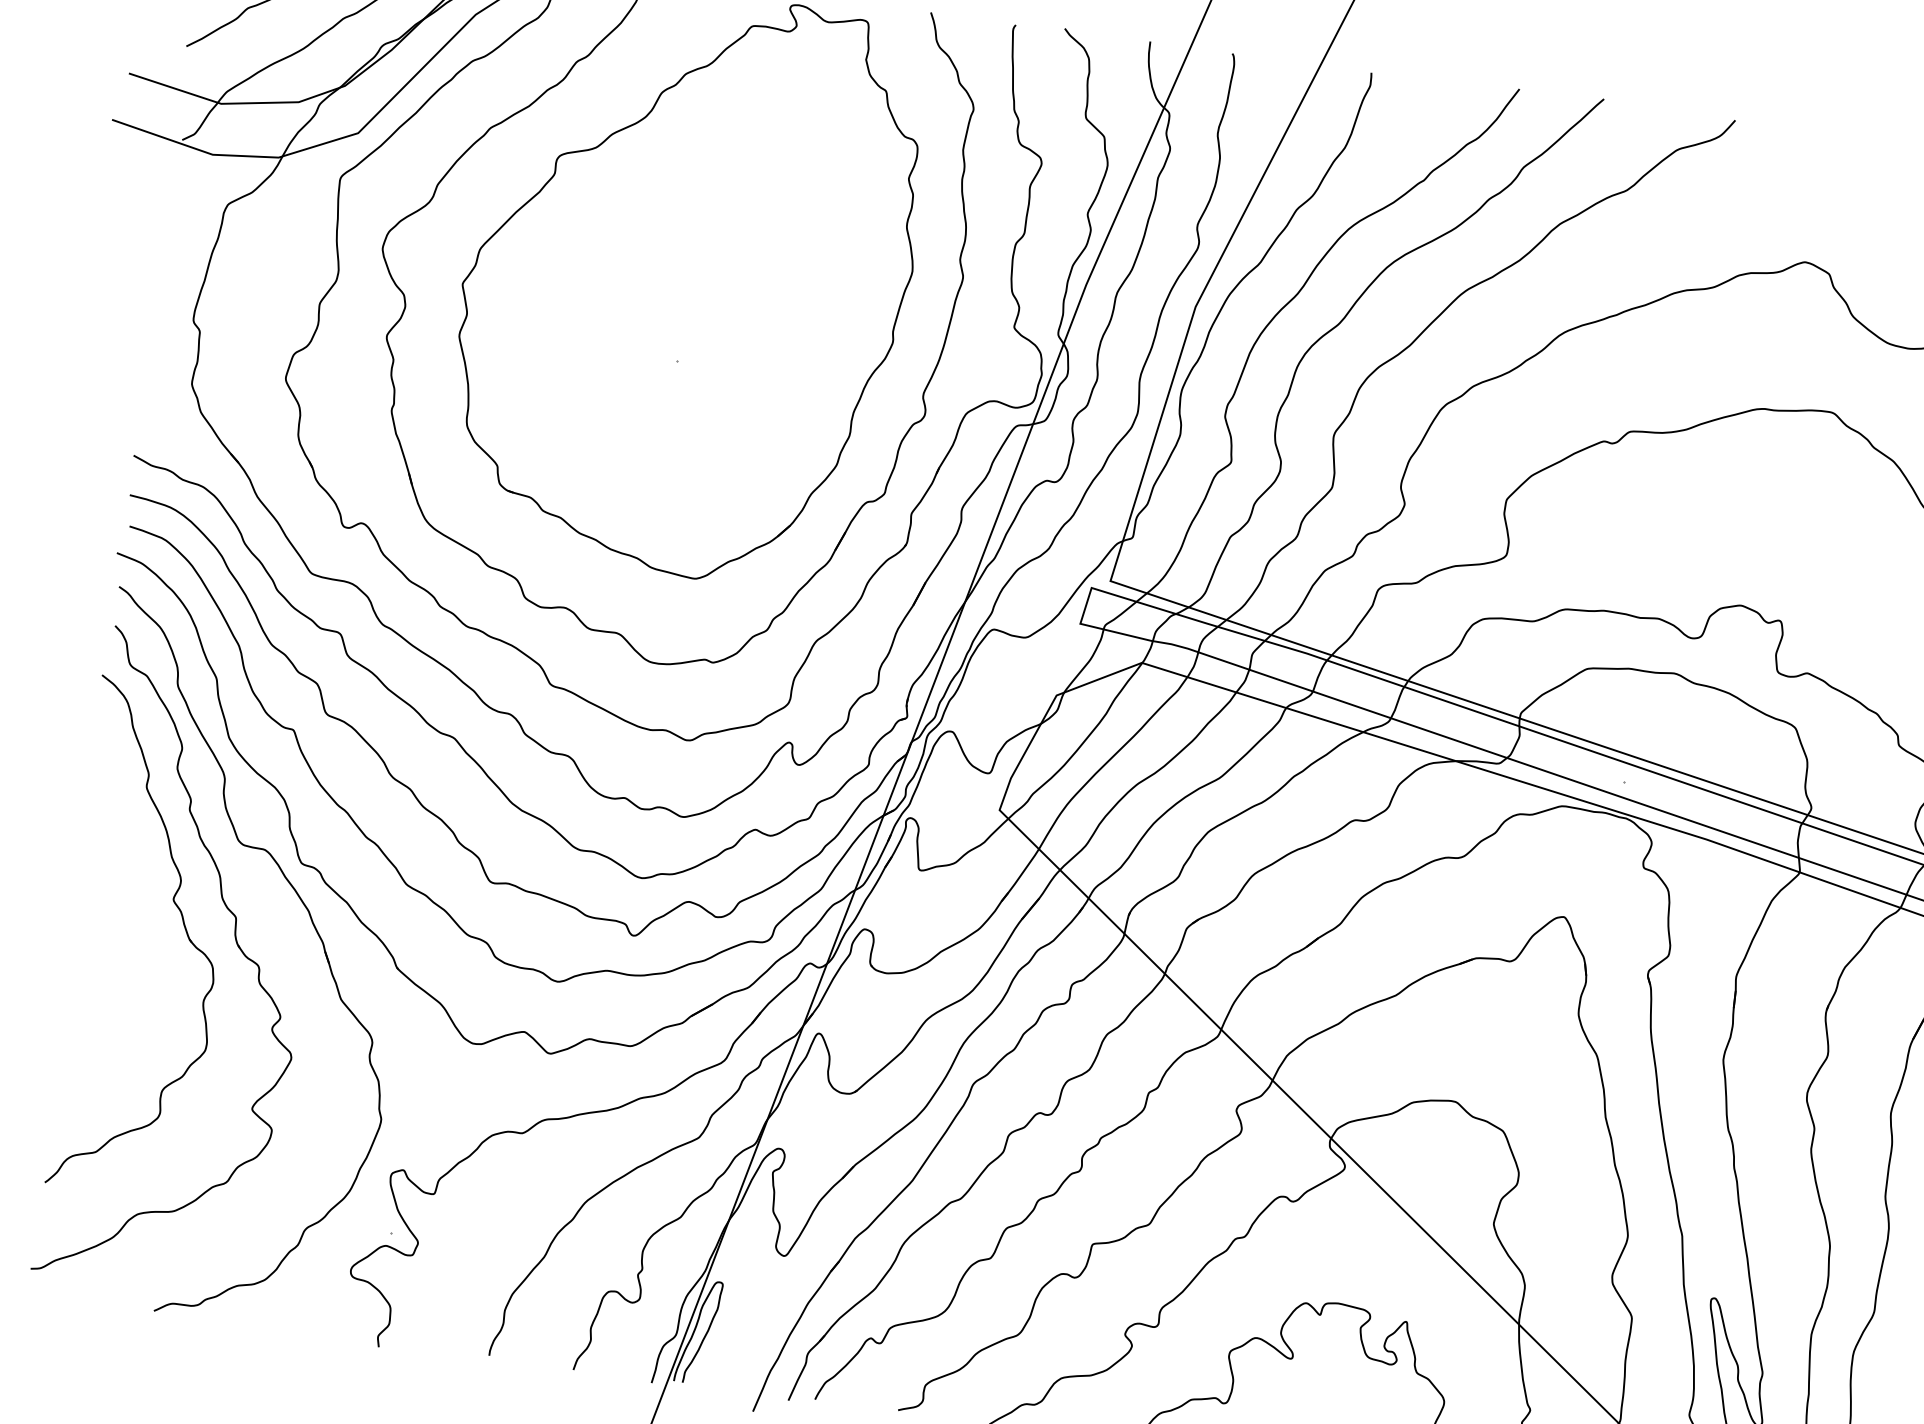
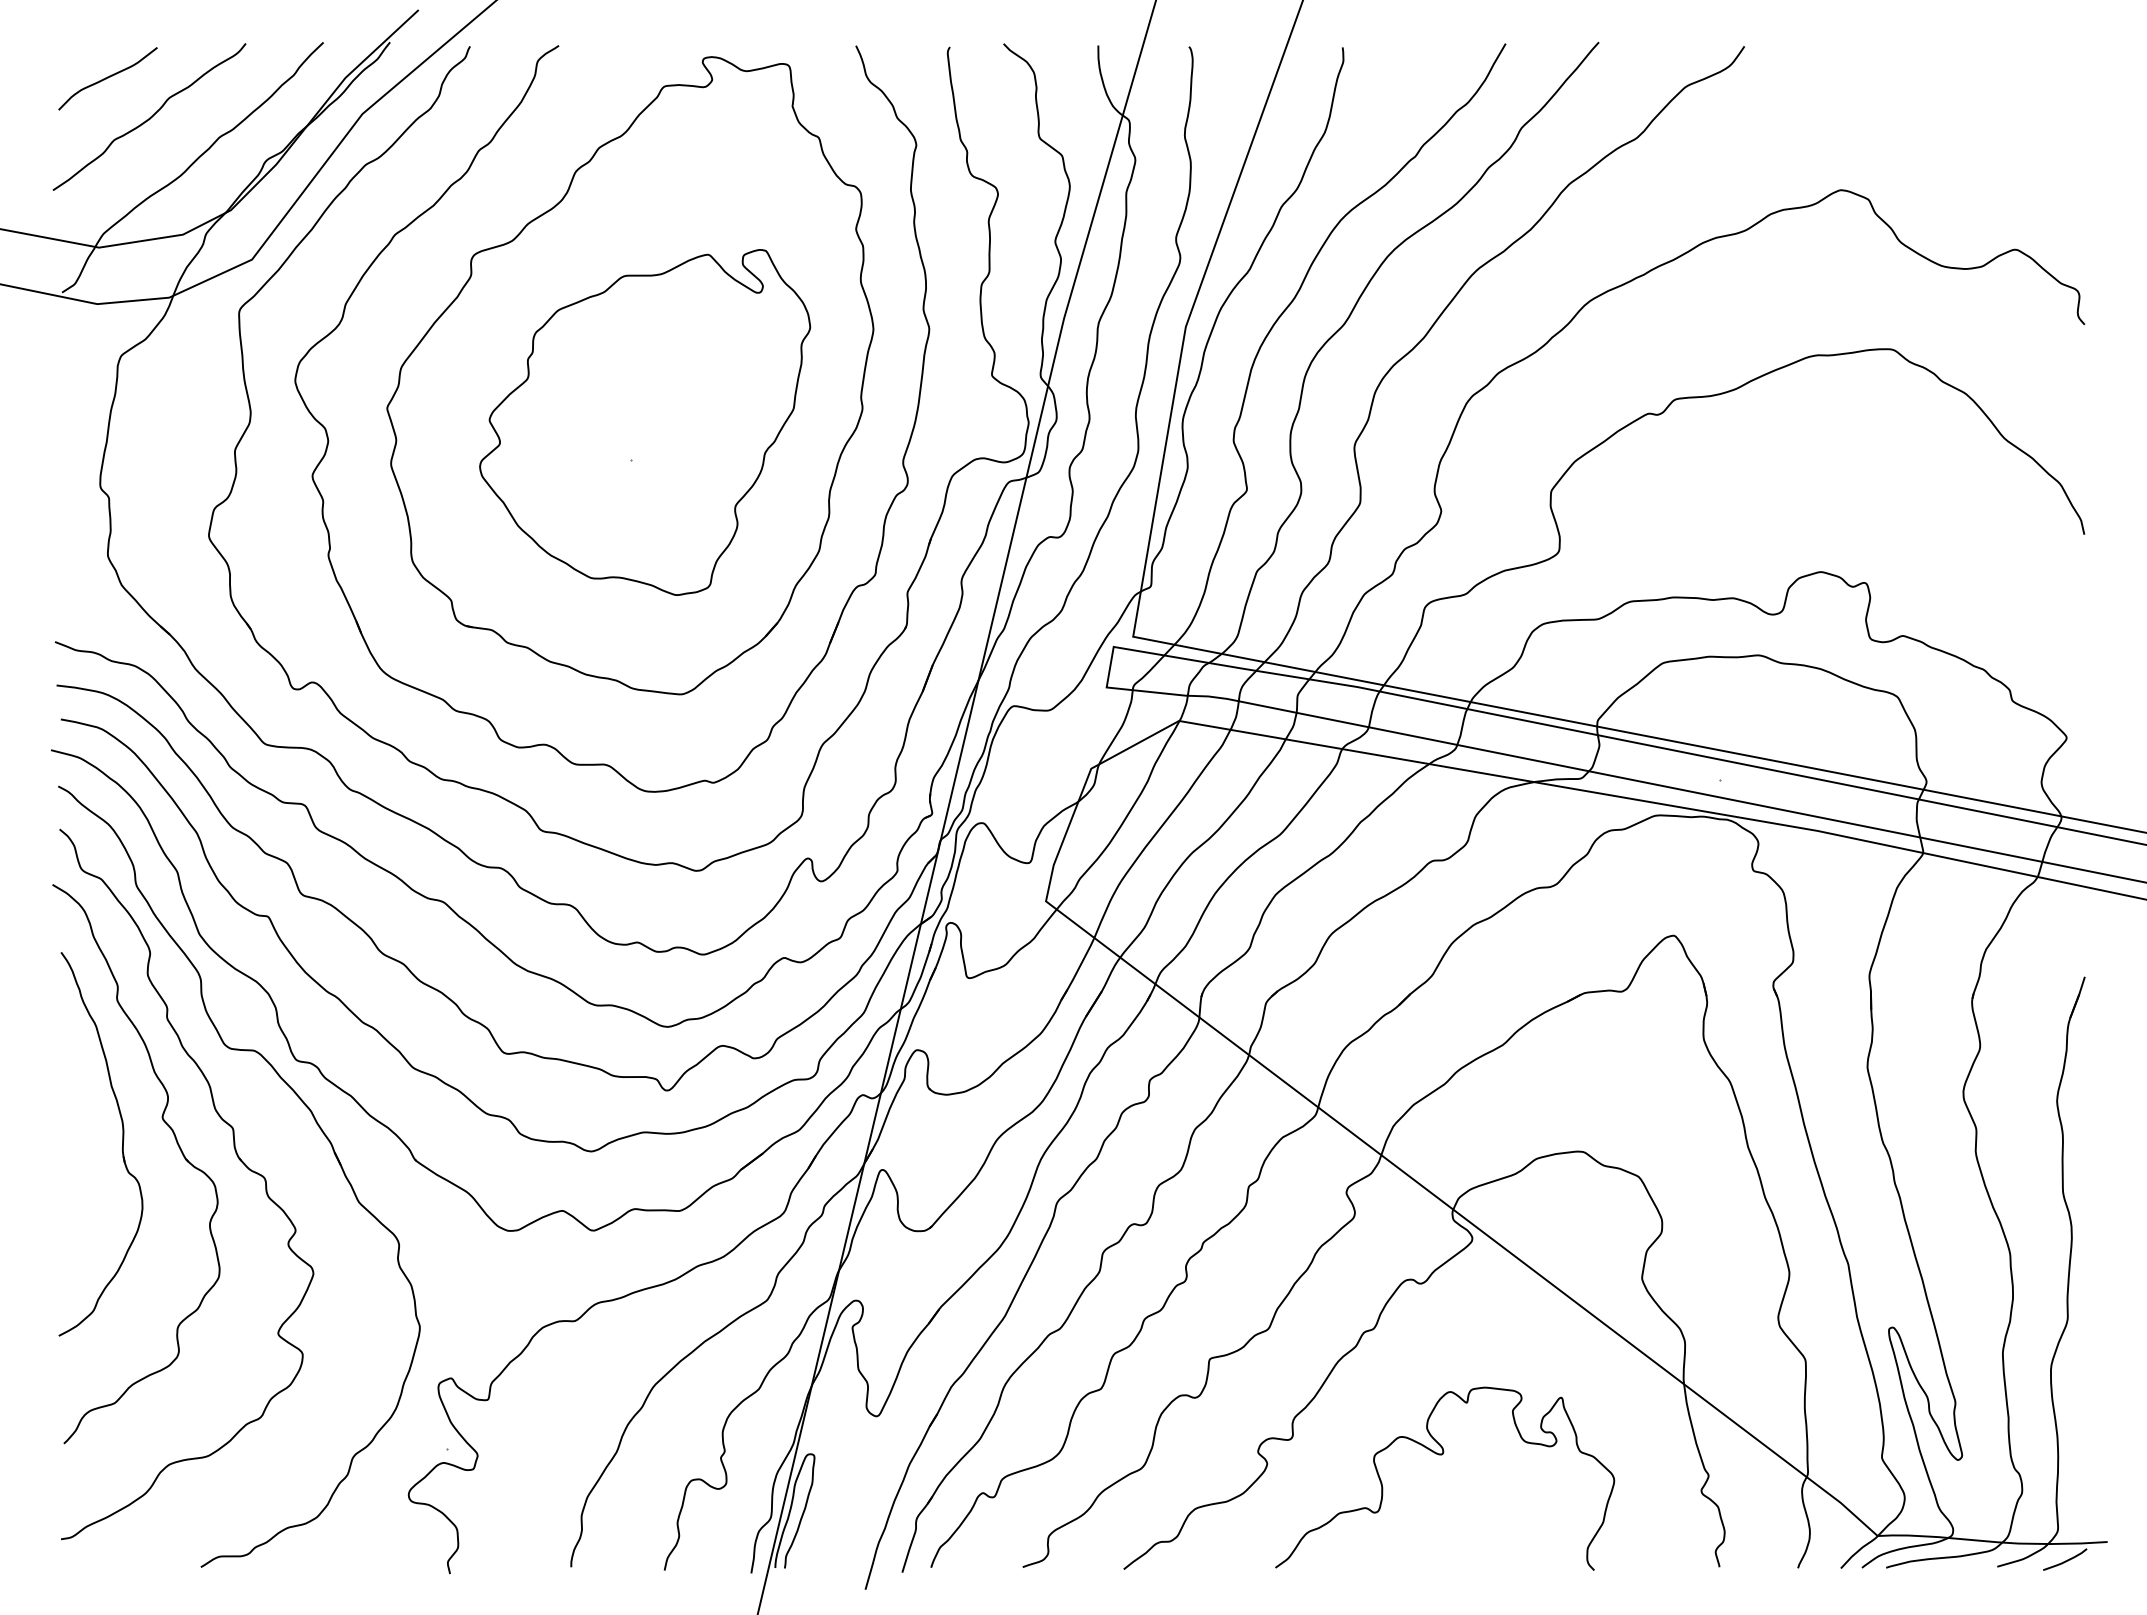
part: (694, 328) -> (645, 422), added
part: (134, 918) -> (122, 1144), added

